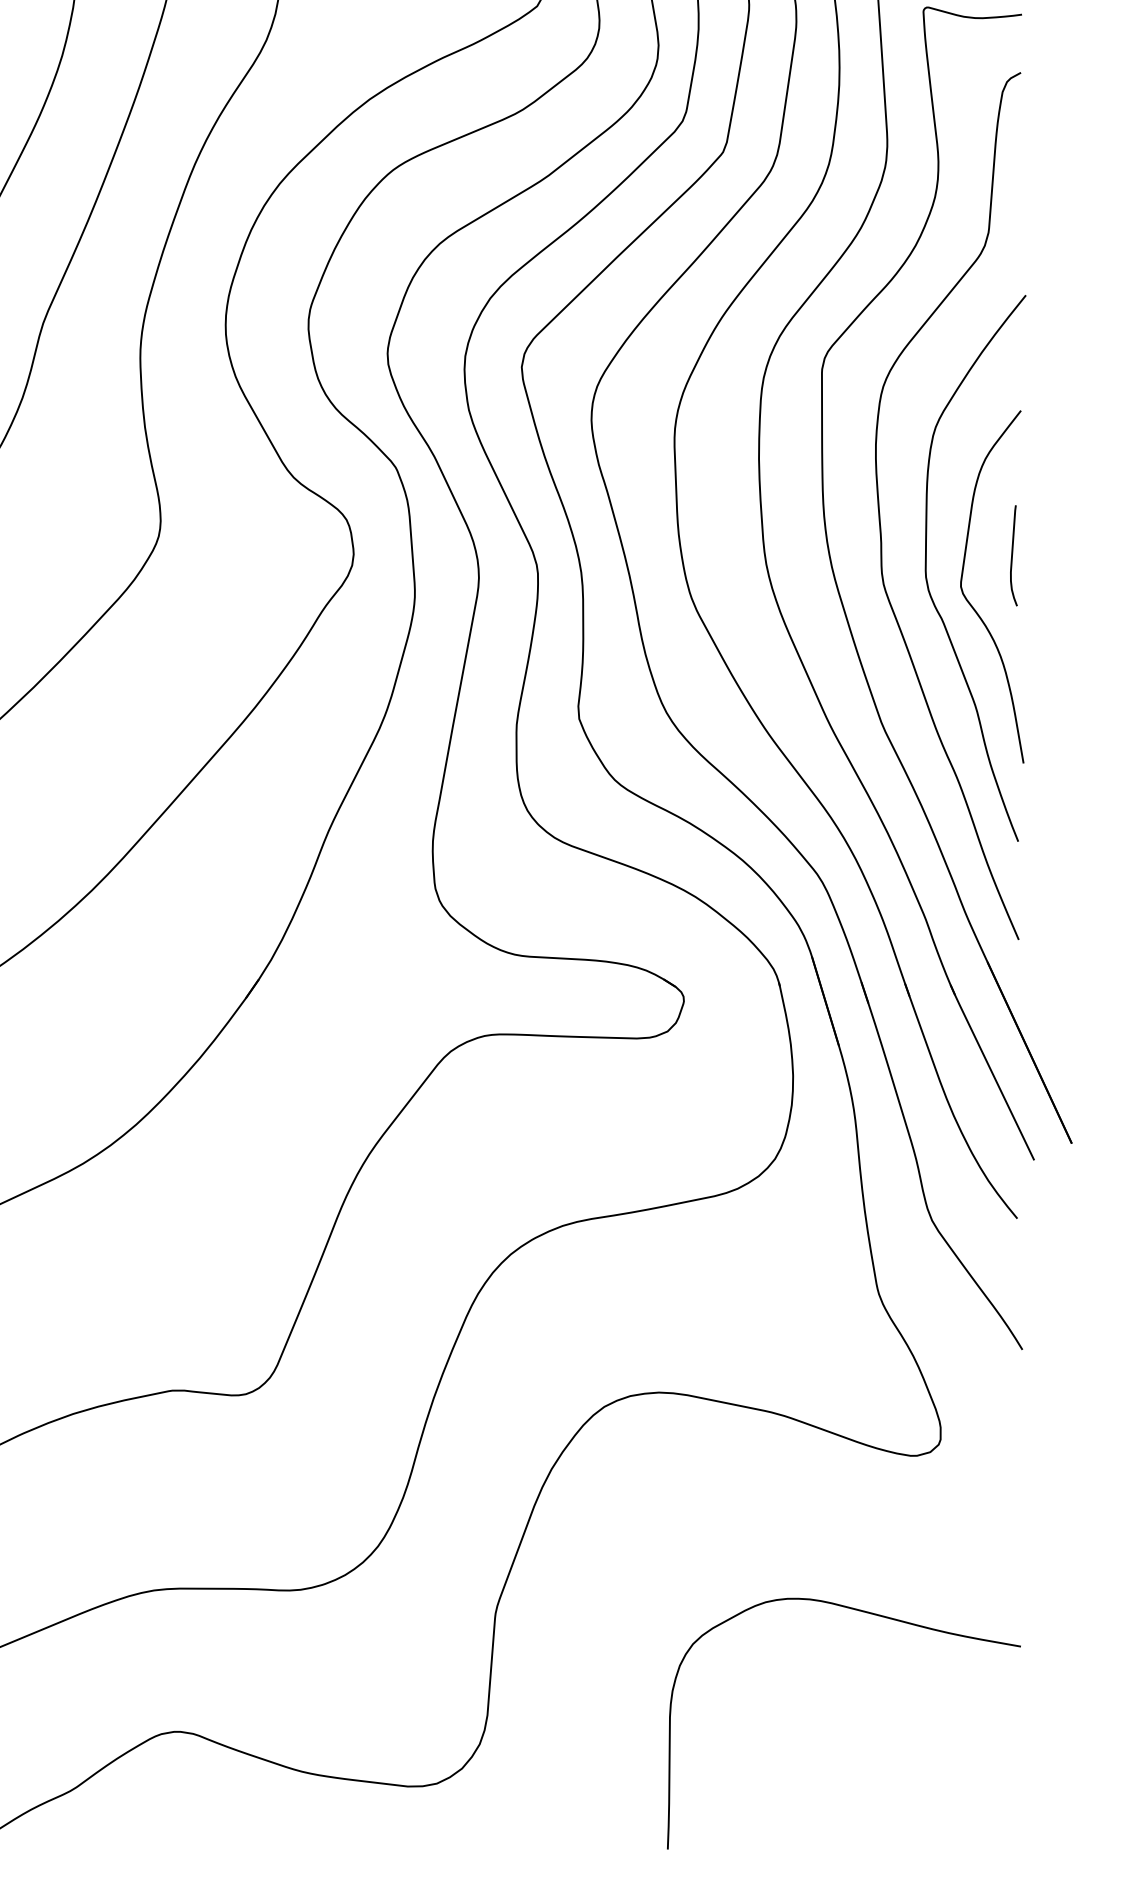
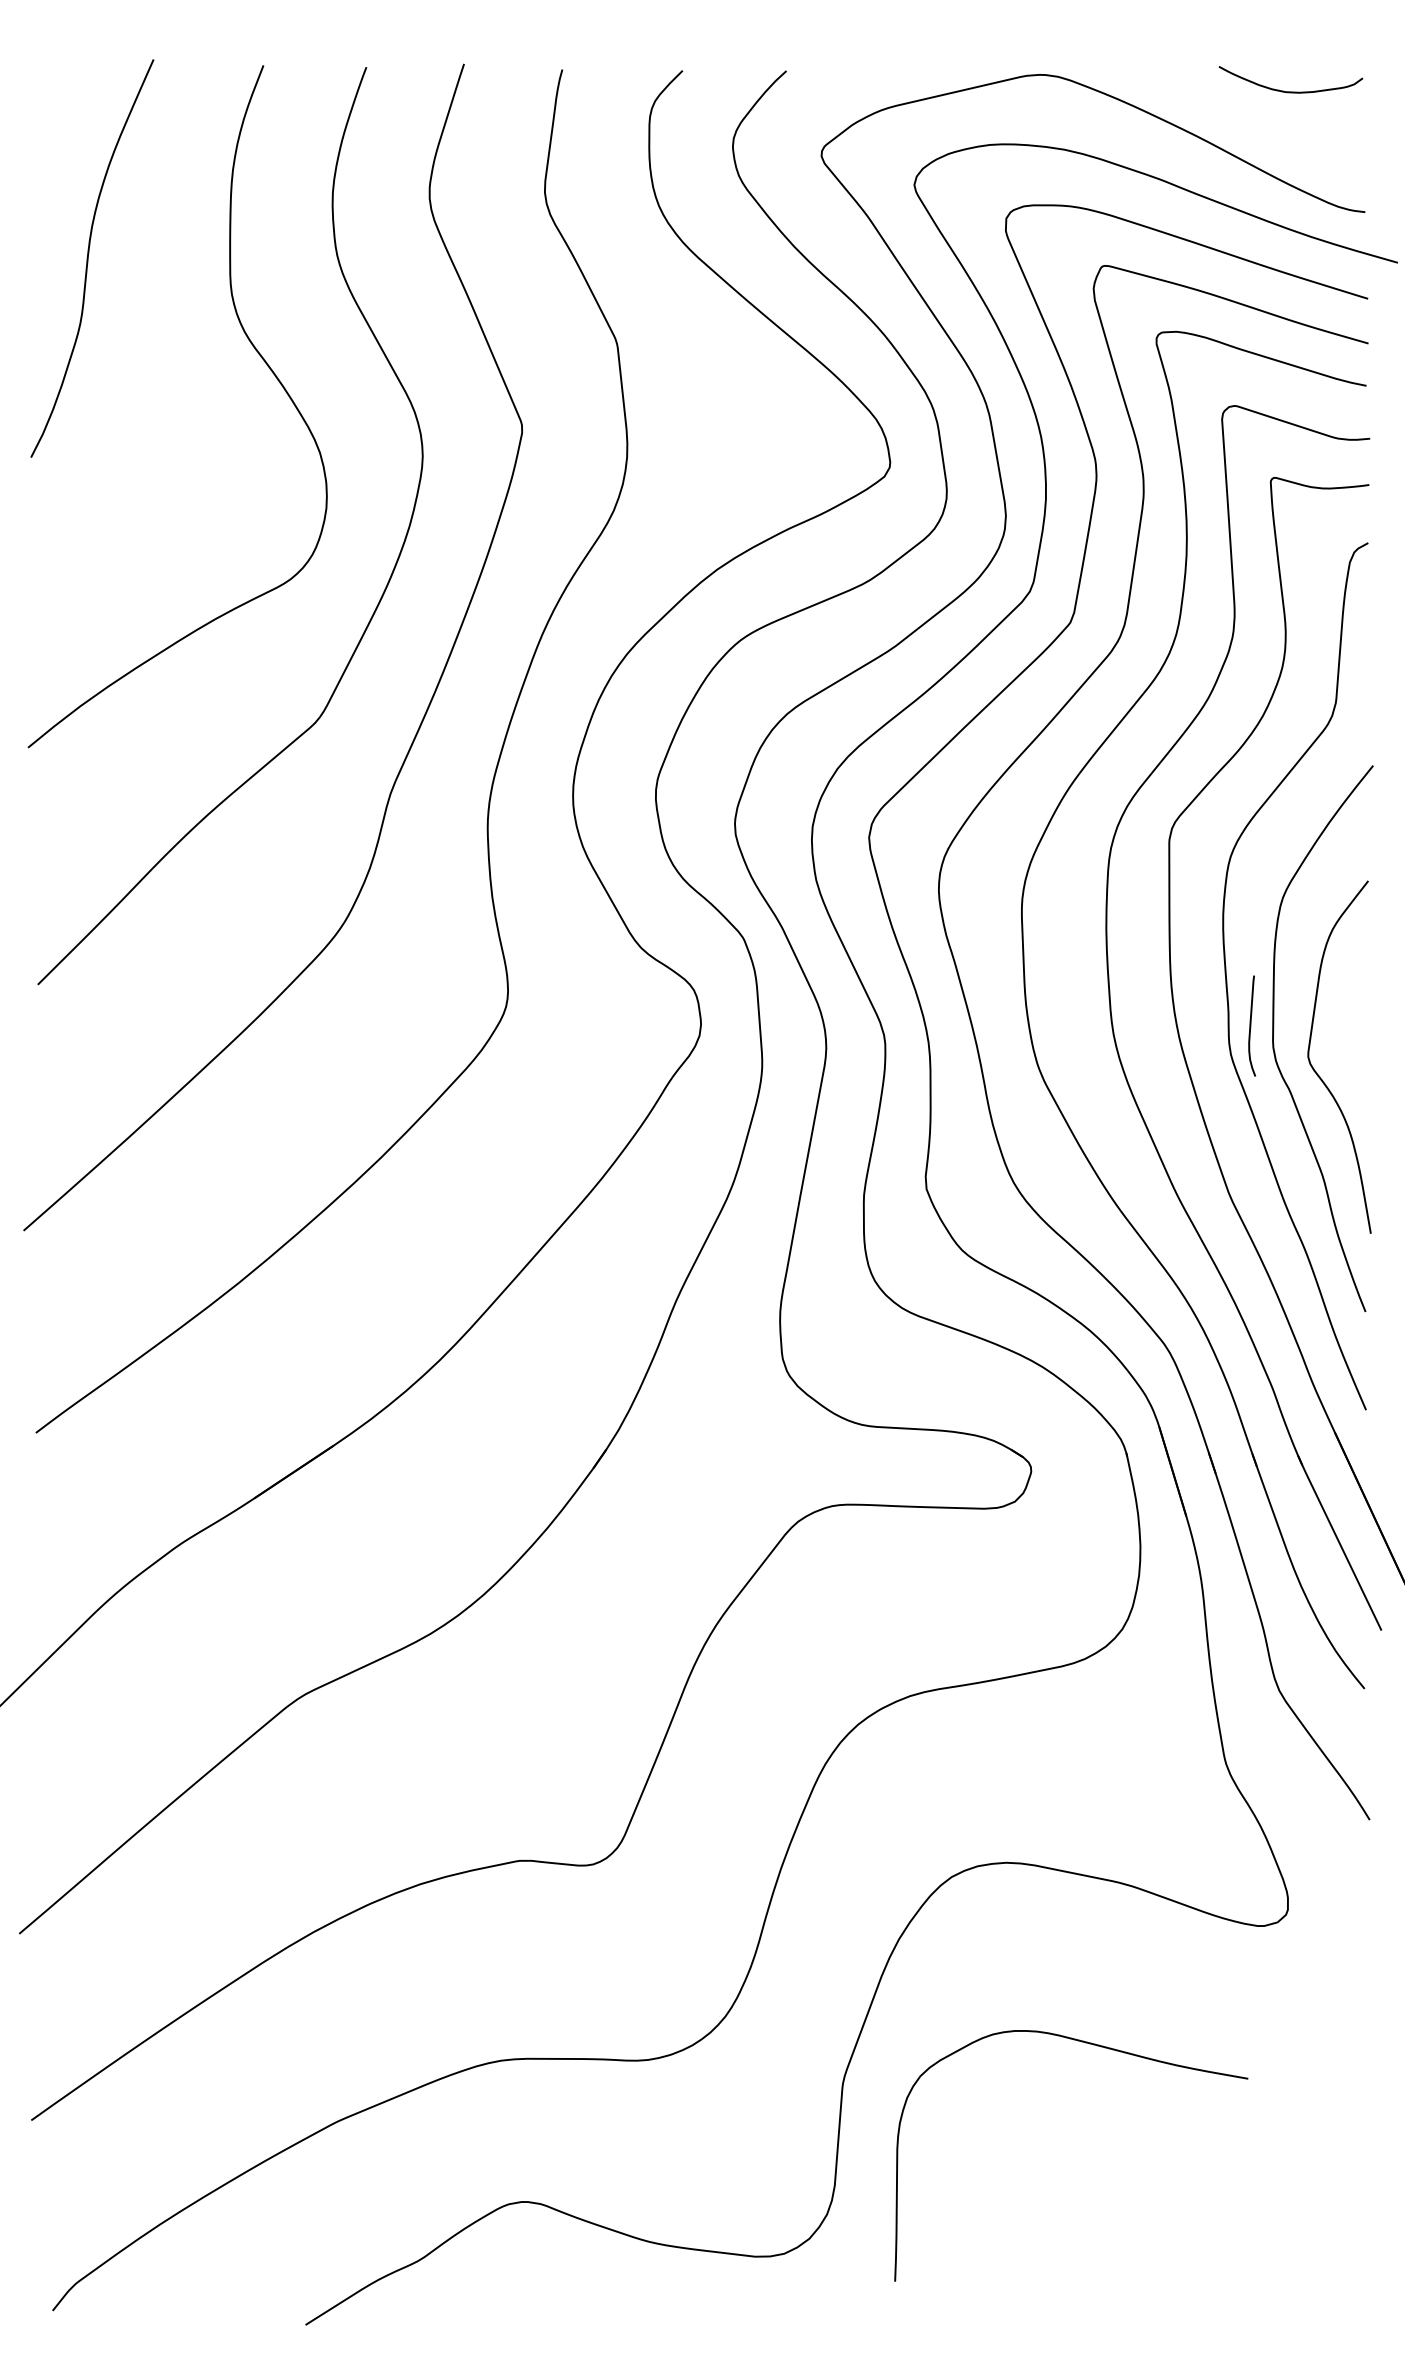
curve: (1013, 555) -> (1251, 1025), moved
curve: (870, 1614) -> (1097, 2046), moved

